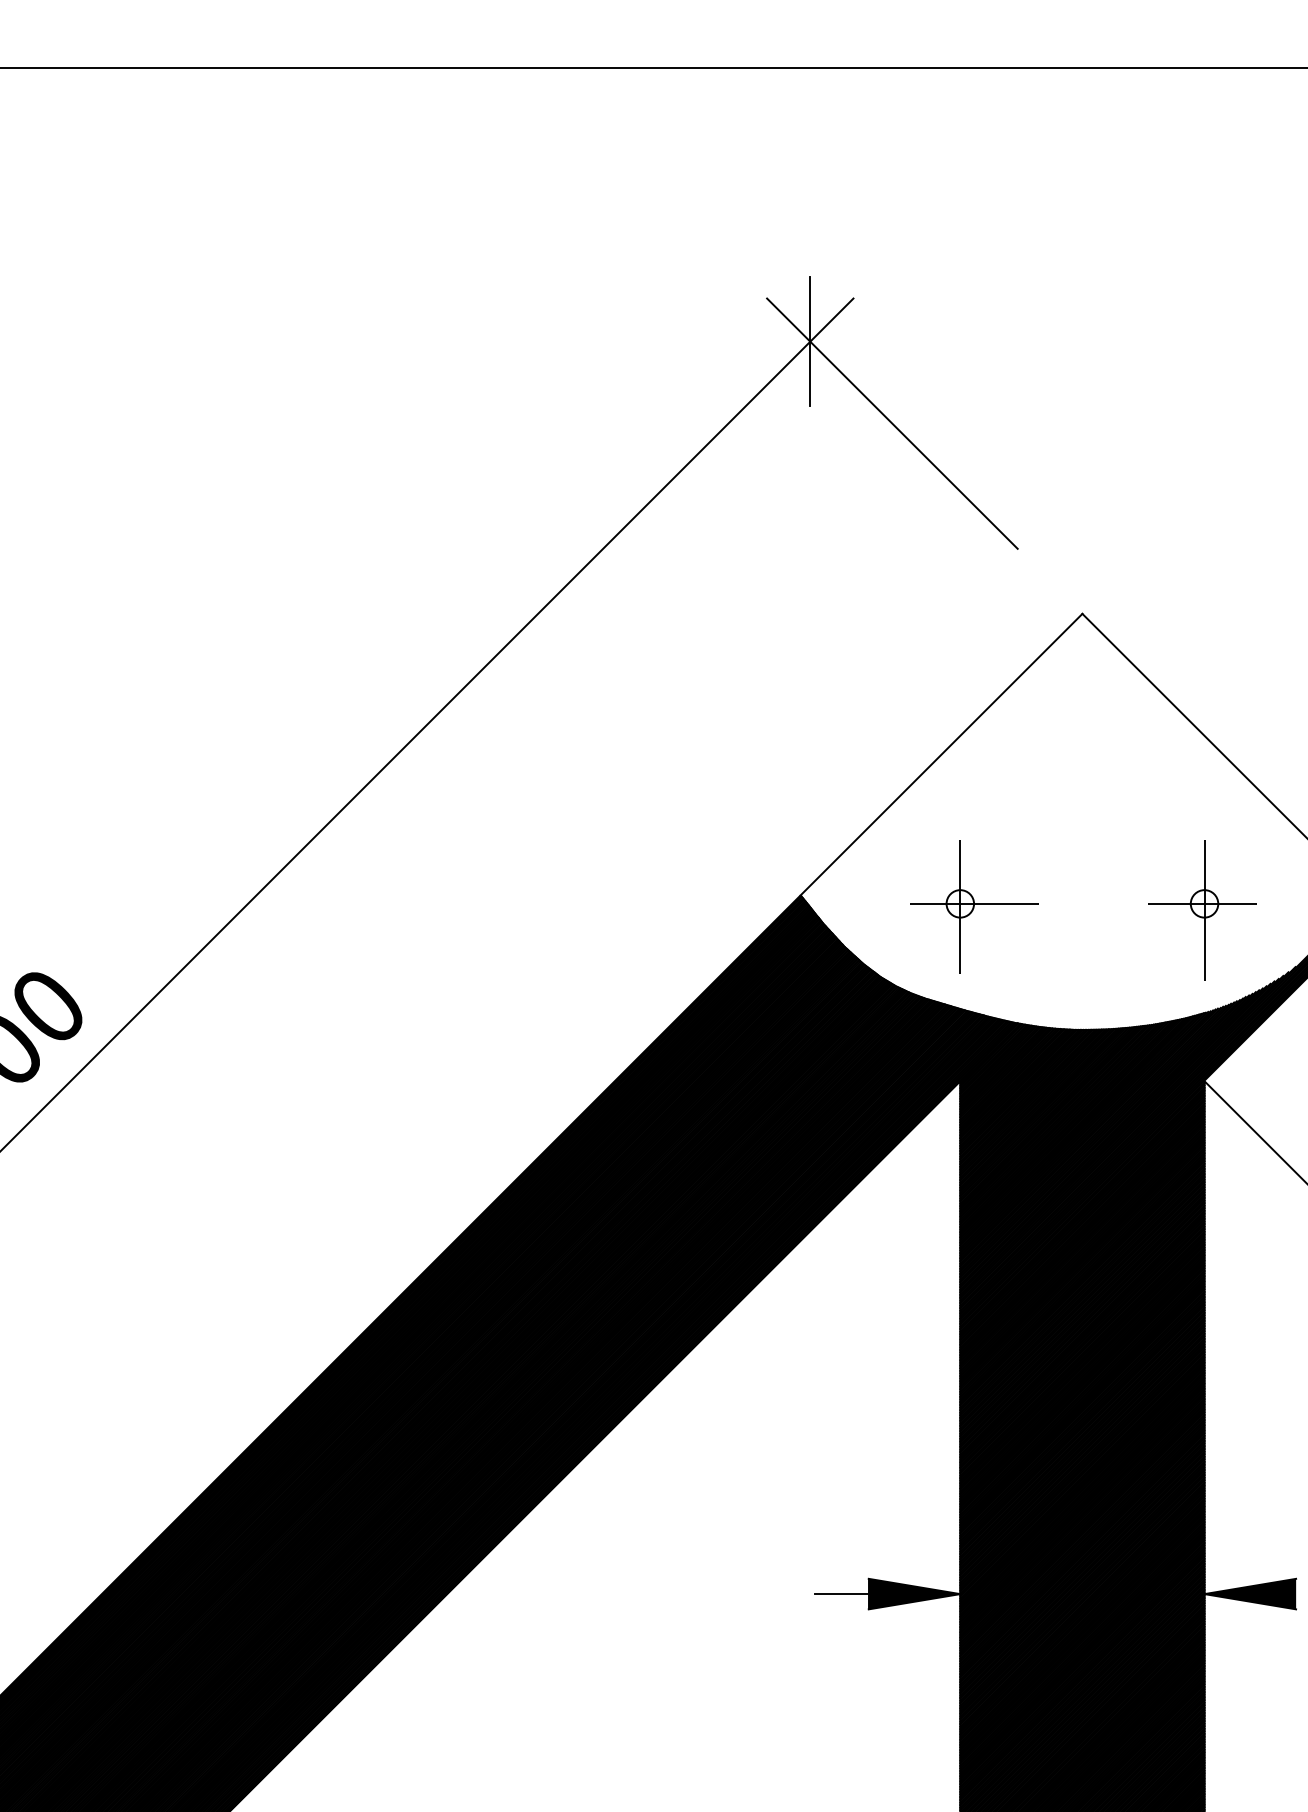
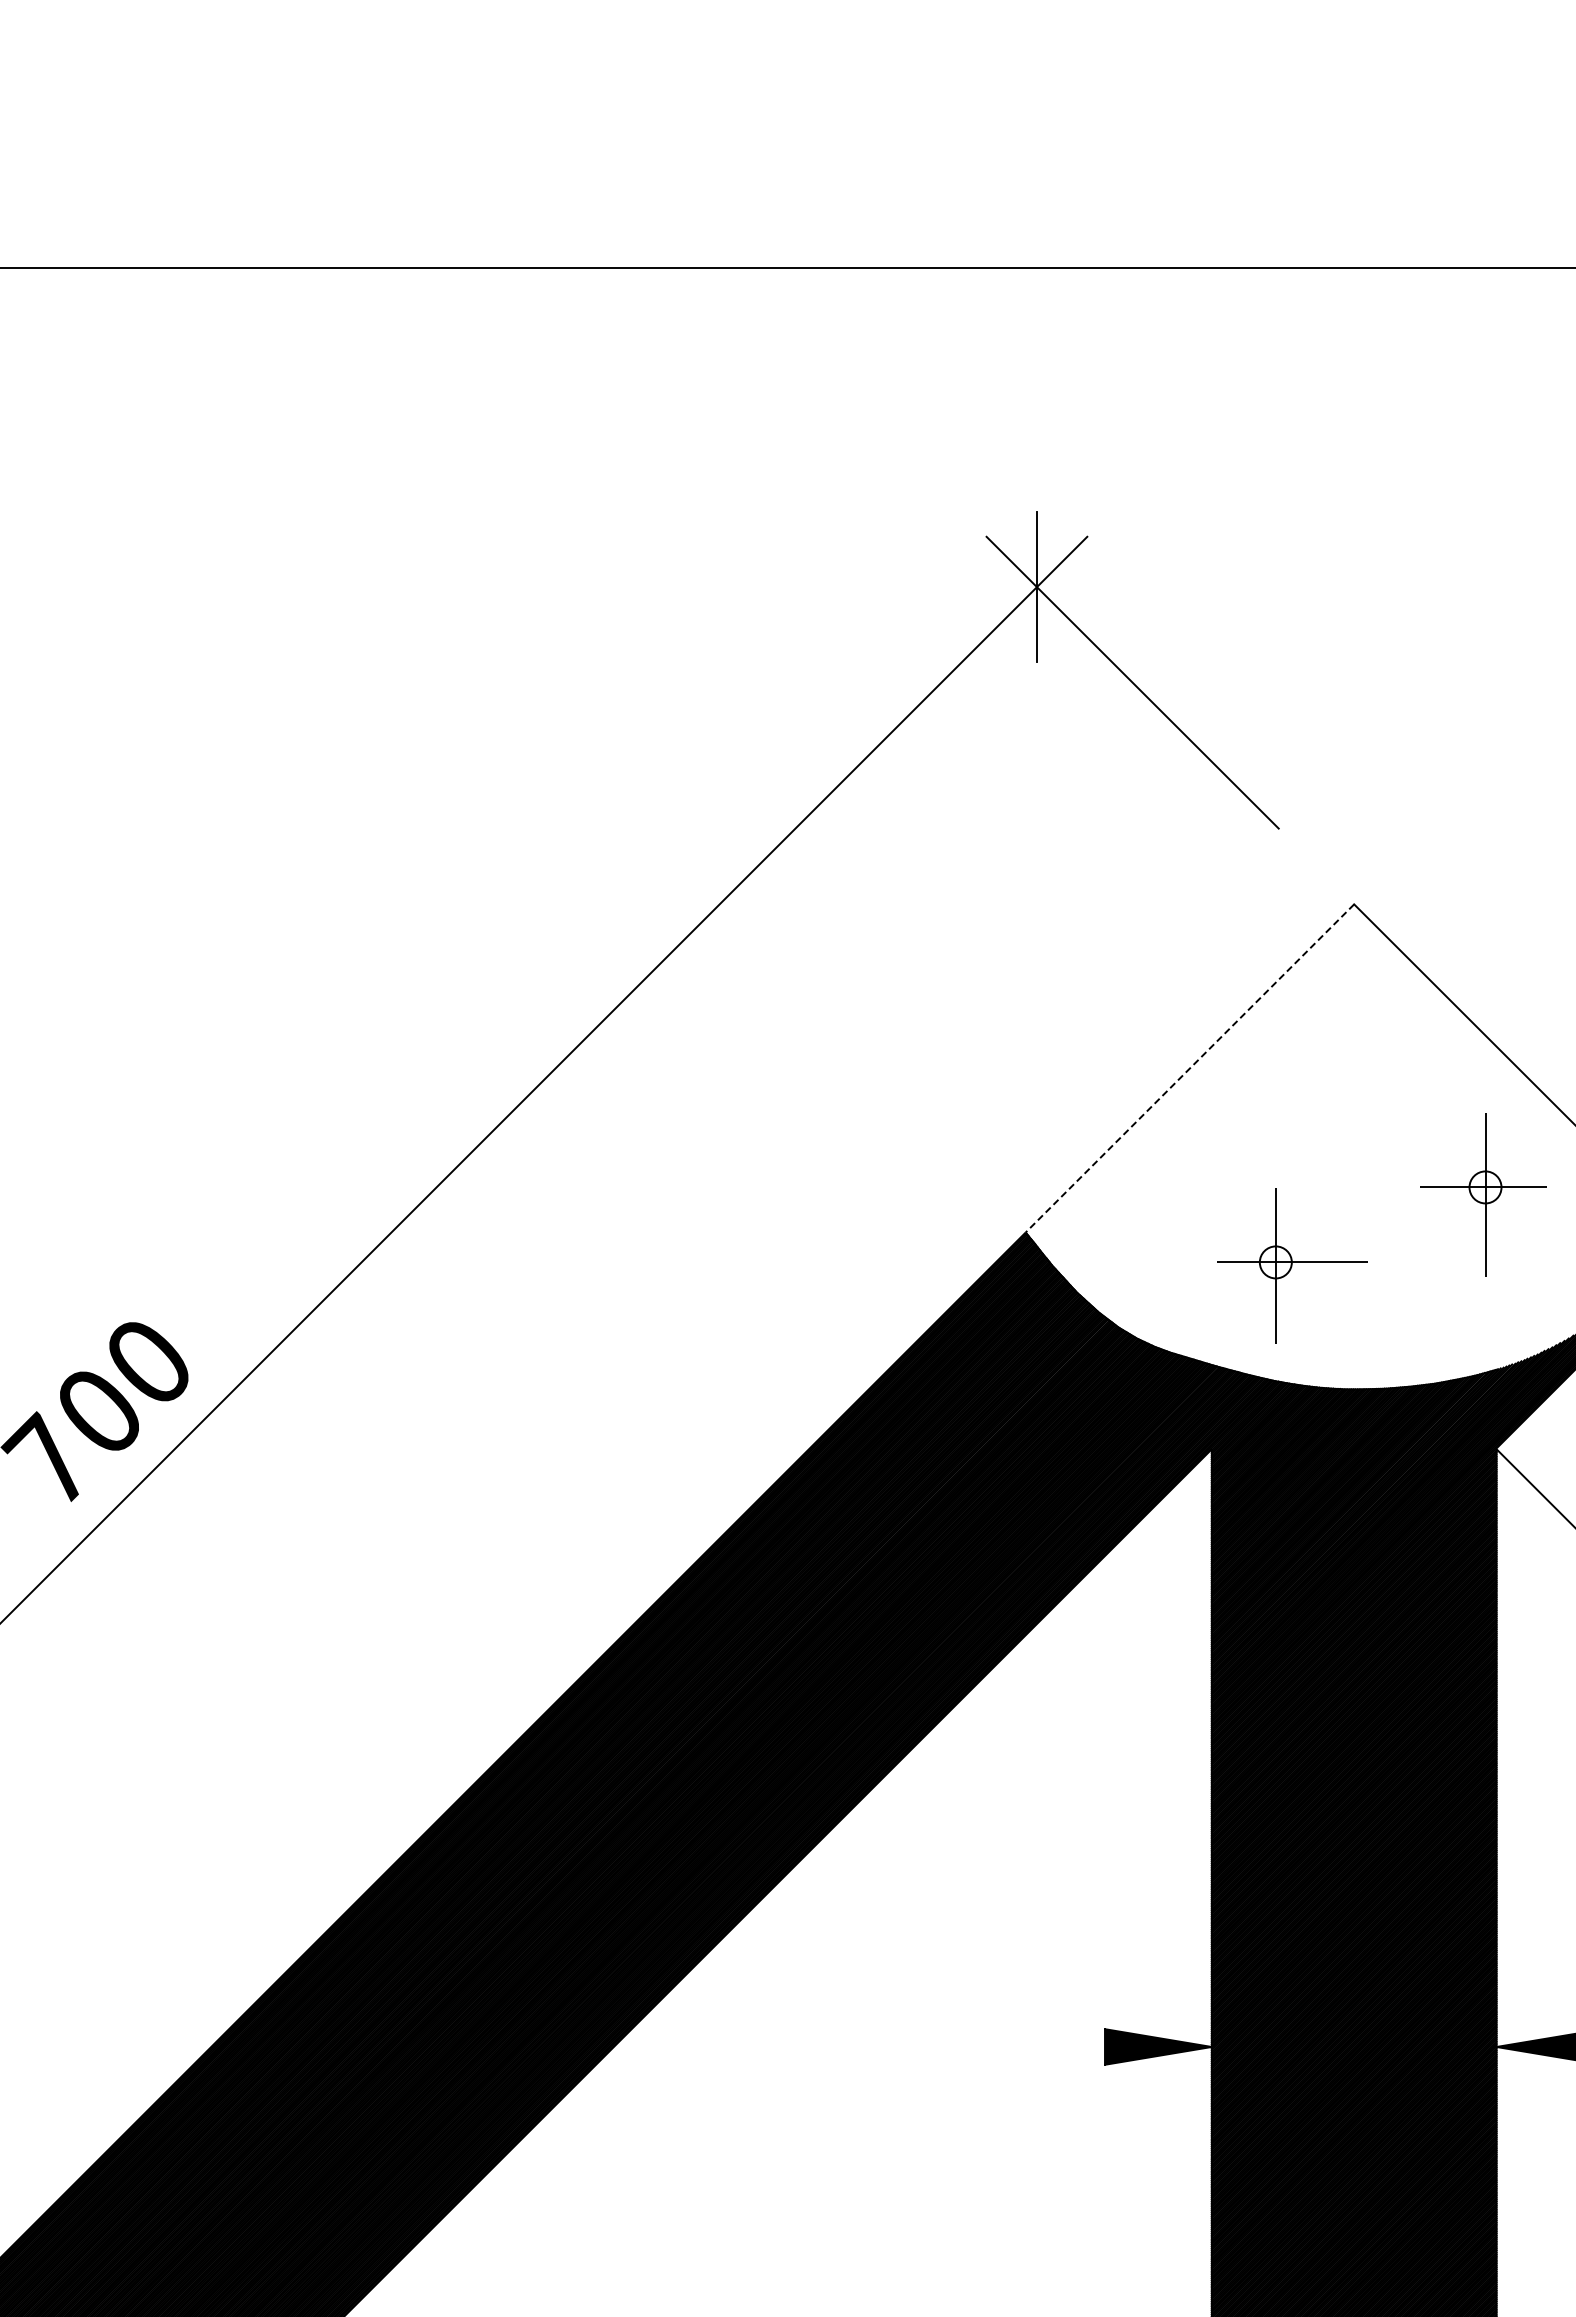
line: (941, 754) -> (1189, 1068), solid -> dashed
part: (974, 906) -> (1292, 1265), moved
part: (1202, 909) -> (1483, 1194), moved
line: (841, 1593) -> (1073, 2046), removed

